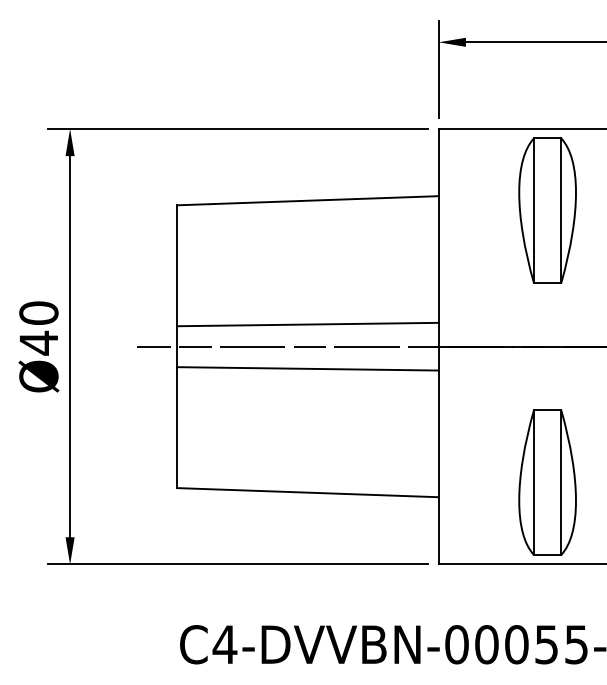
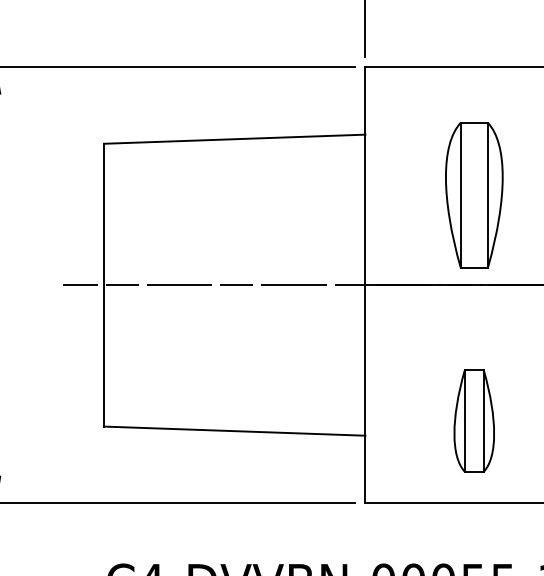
part: (547, 210) -> (474, 194), moved
line: (307, 324) -> (234, 262), removed
line: (307, 368) -> (234, 306), removed
part: (547, 482) -> (474, 420), size x0.7

